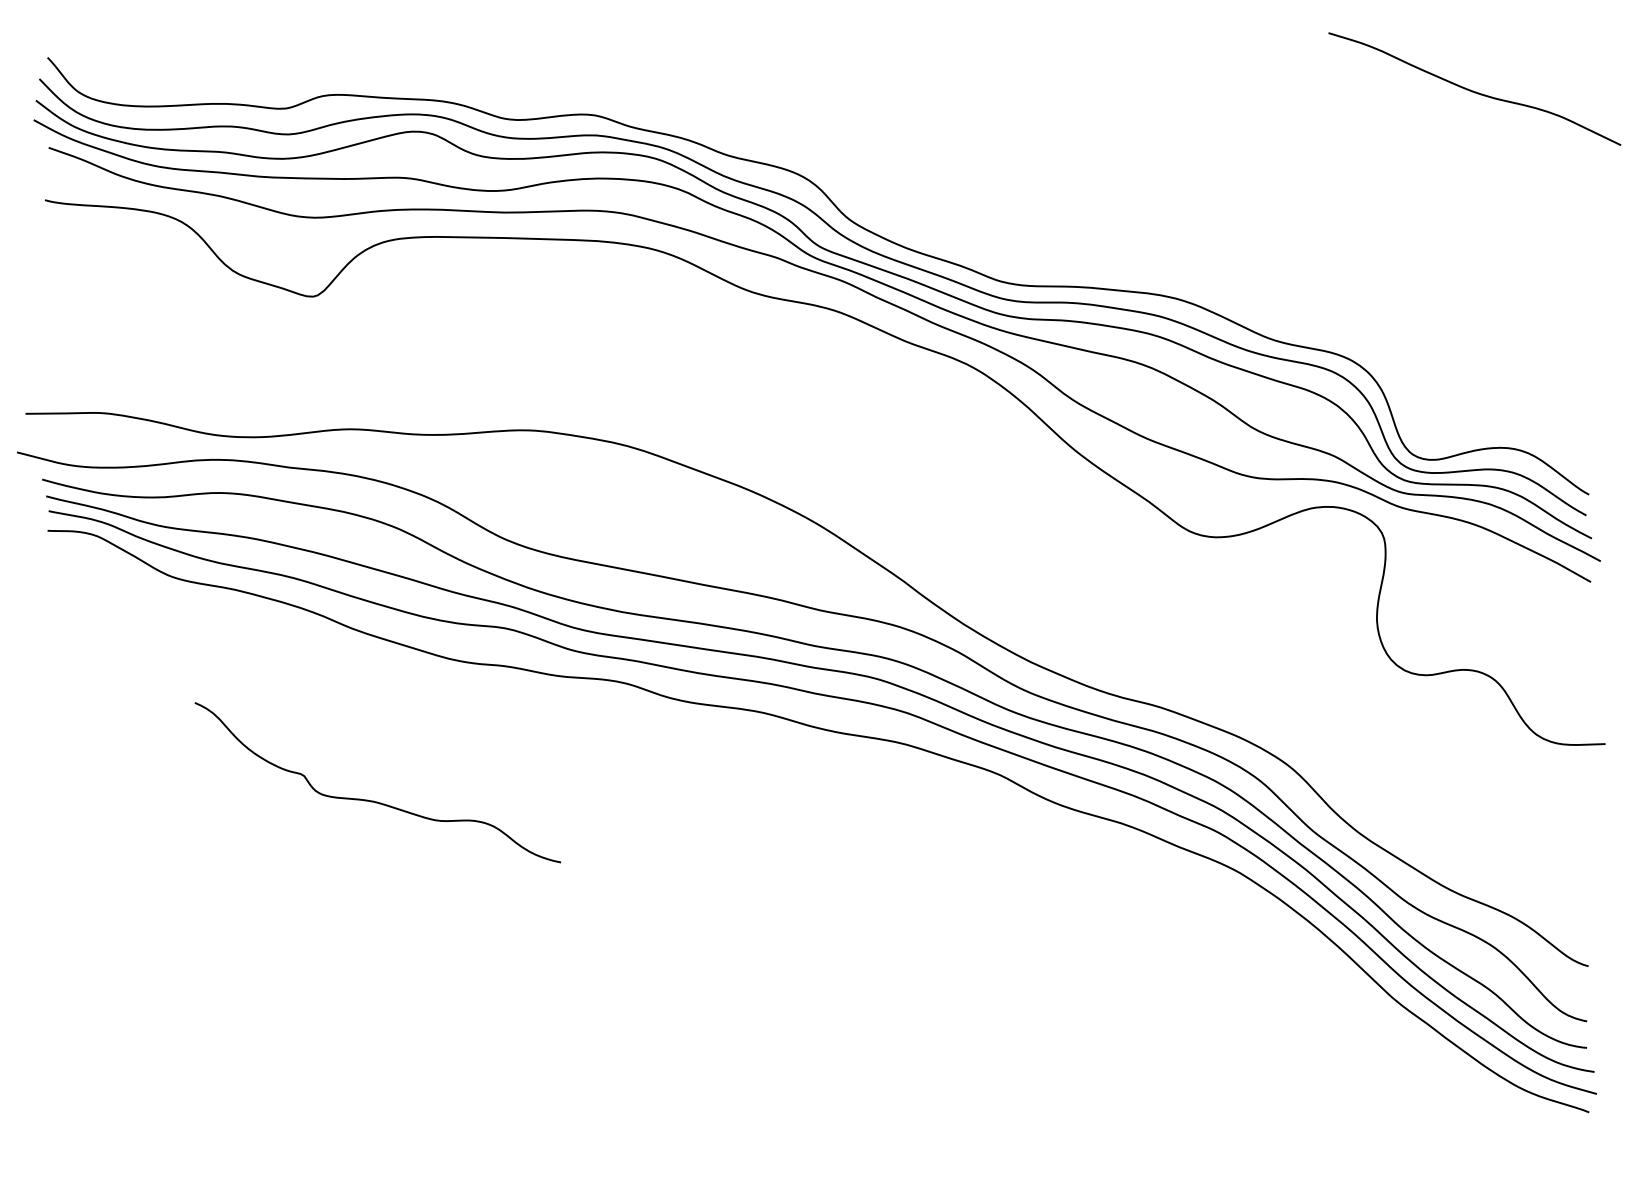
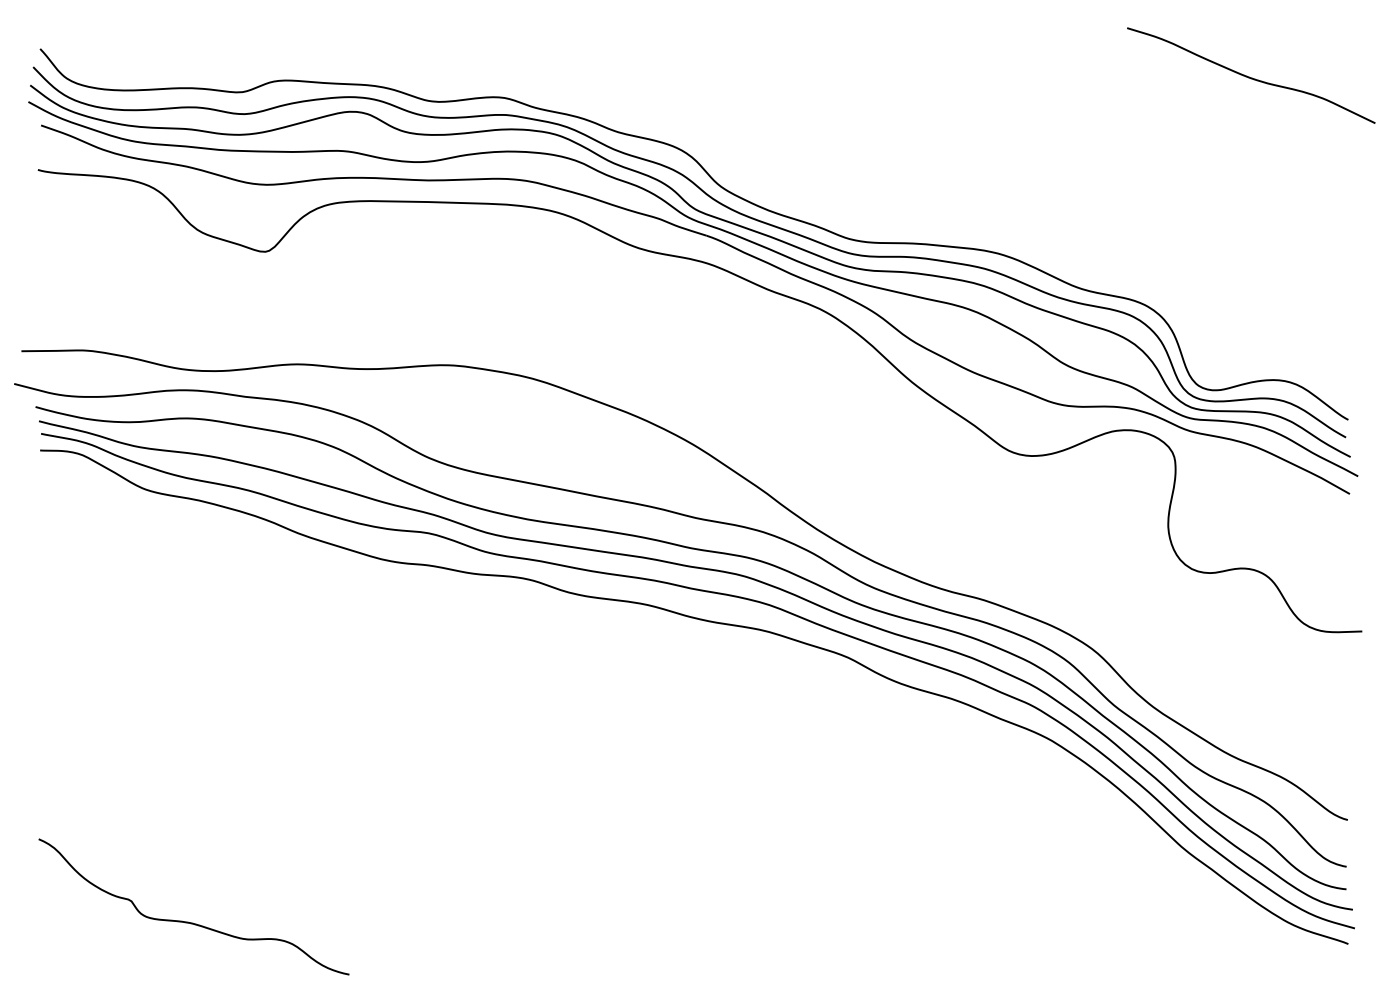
curve: (373, 800) -> (190, 922), moved

